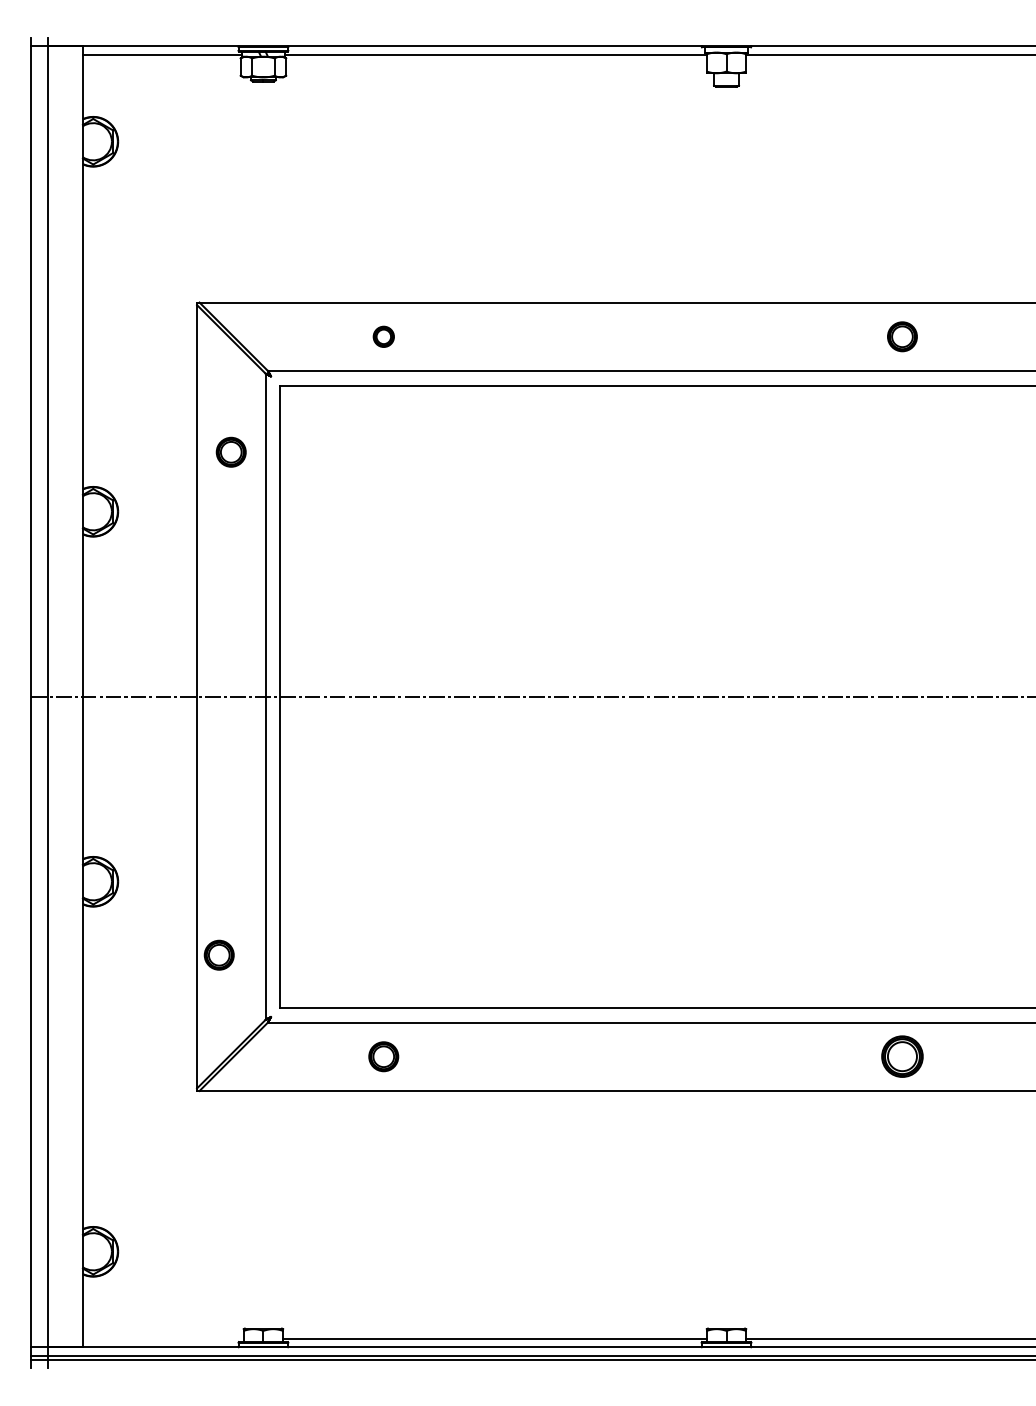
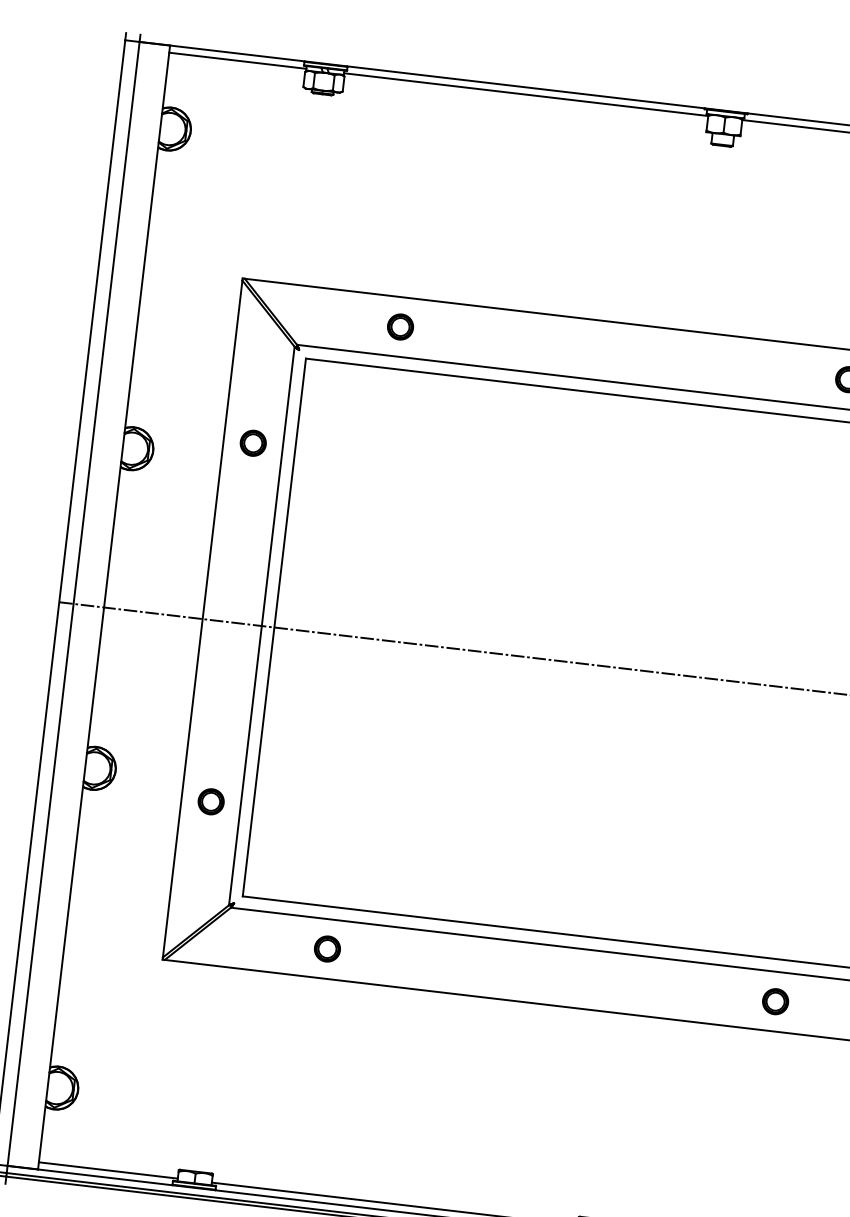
part: (383, 336) -> (400, 326), size x1.43
part: (230, 451) -> (252, 442), moved
part: (218, 954) -> (210, 801), moved
part: (902, 1056) -> (775, 1001), size x0.71
line: (162, 1338) -> (107, 1170), added

